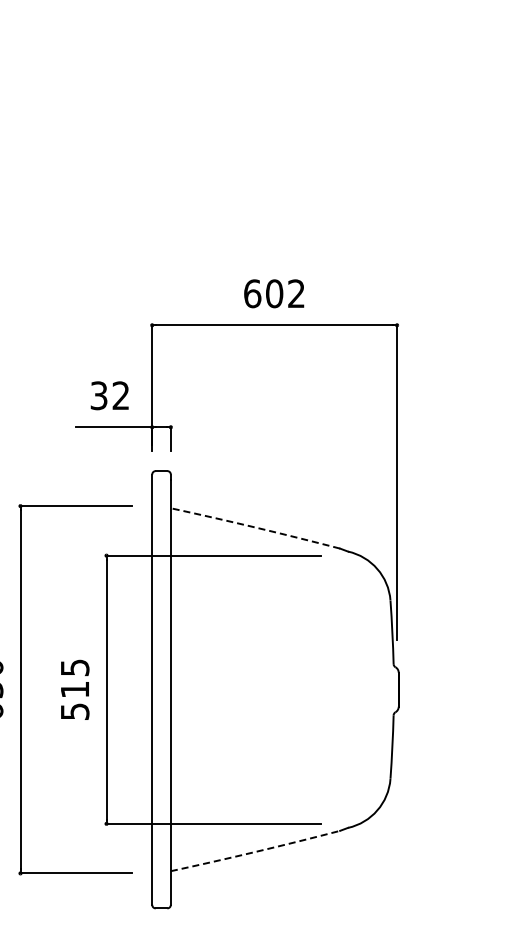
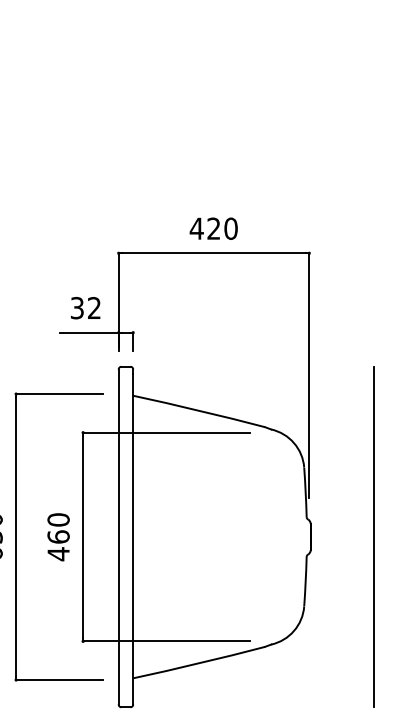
text: (274, 293) -> (213, 228), 602 -> 420
arc: (255, 527) -> (199, 410), dashed -> solid
text: (74, 689) -> (58, 536), 515 -> 460
line: (480, 689) -> (374, 536), added
arc: (255, 851) -> (199, 662), dashed -> solid

